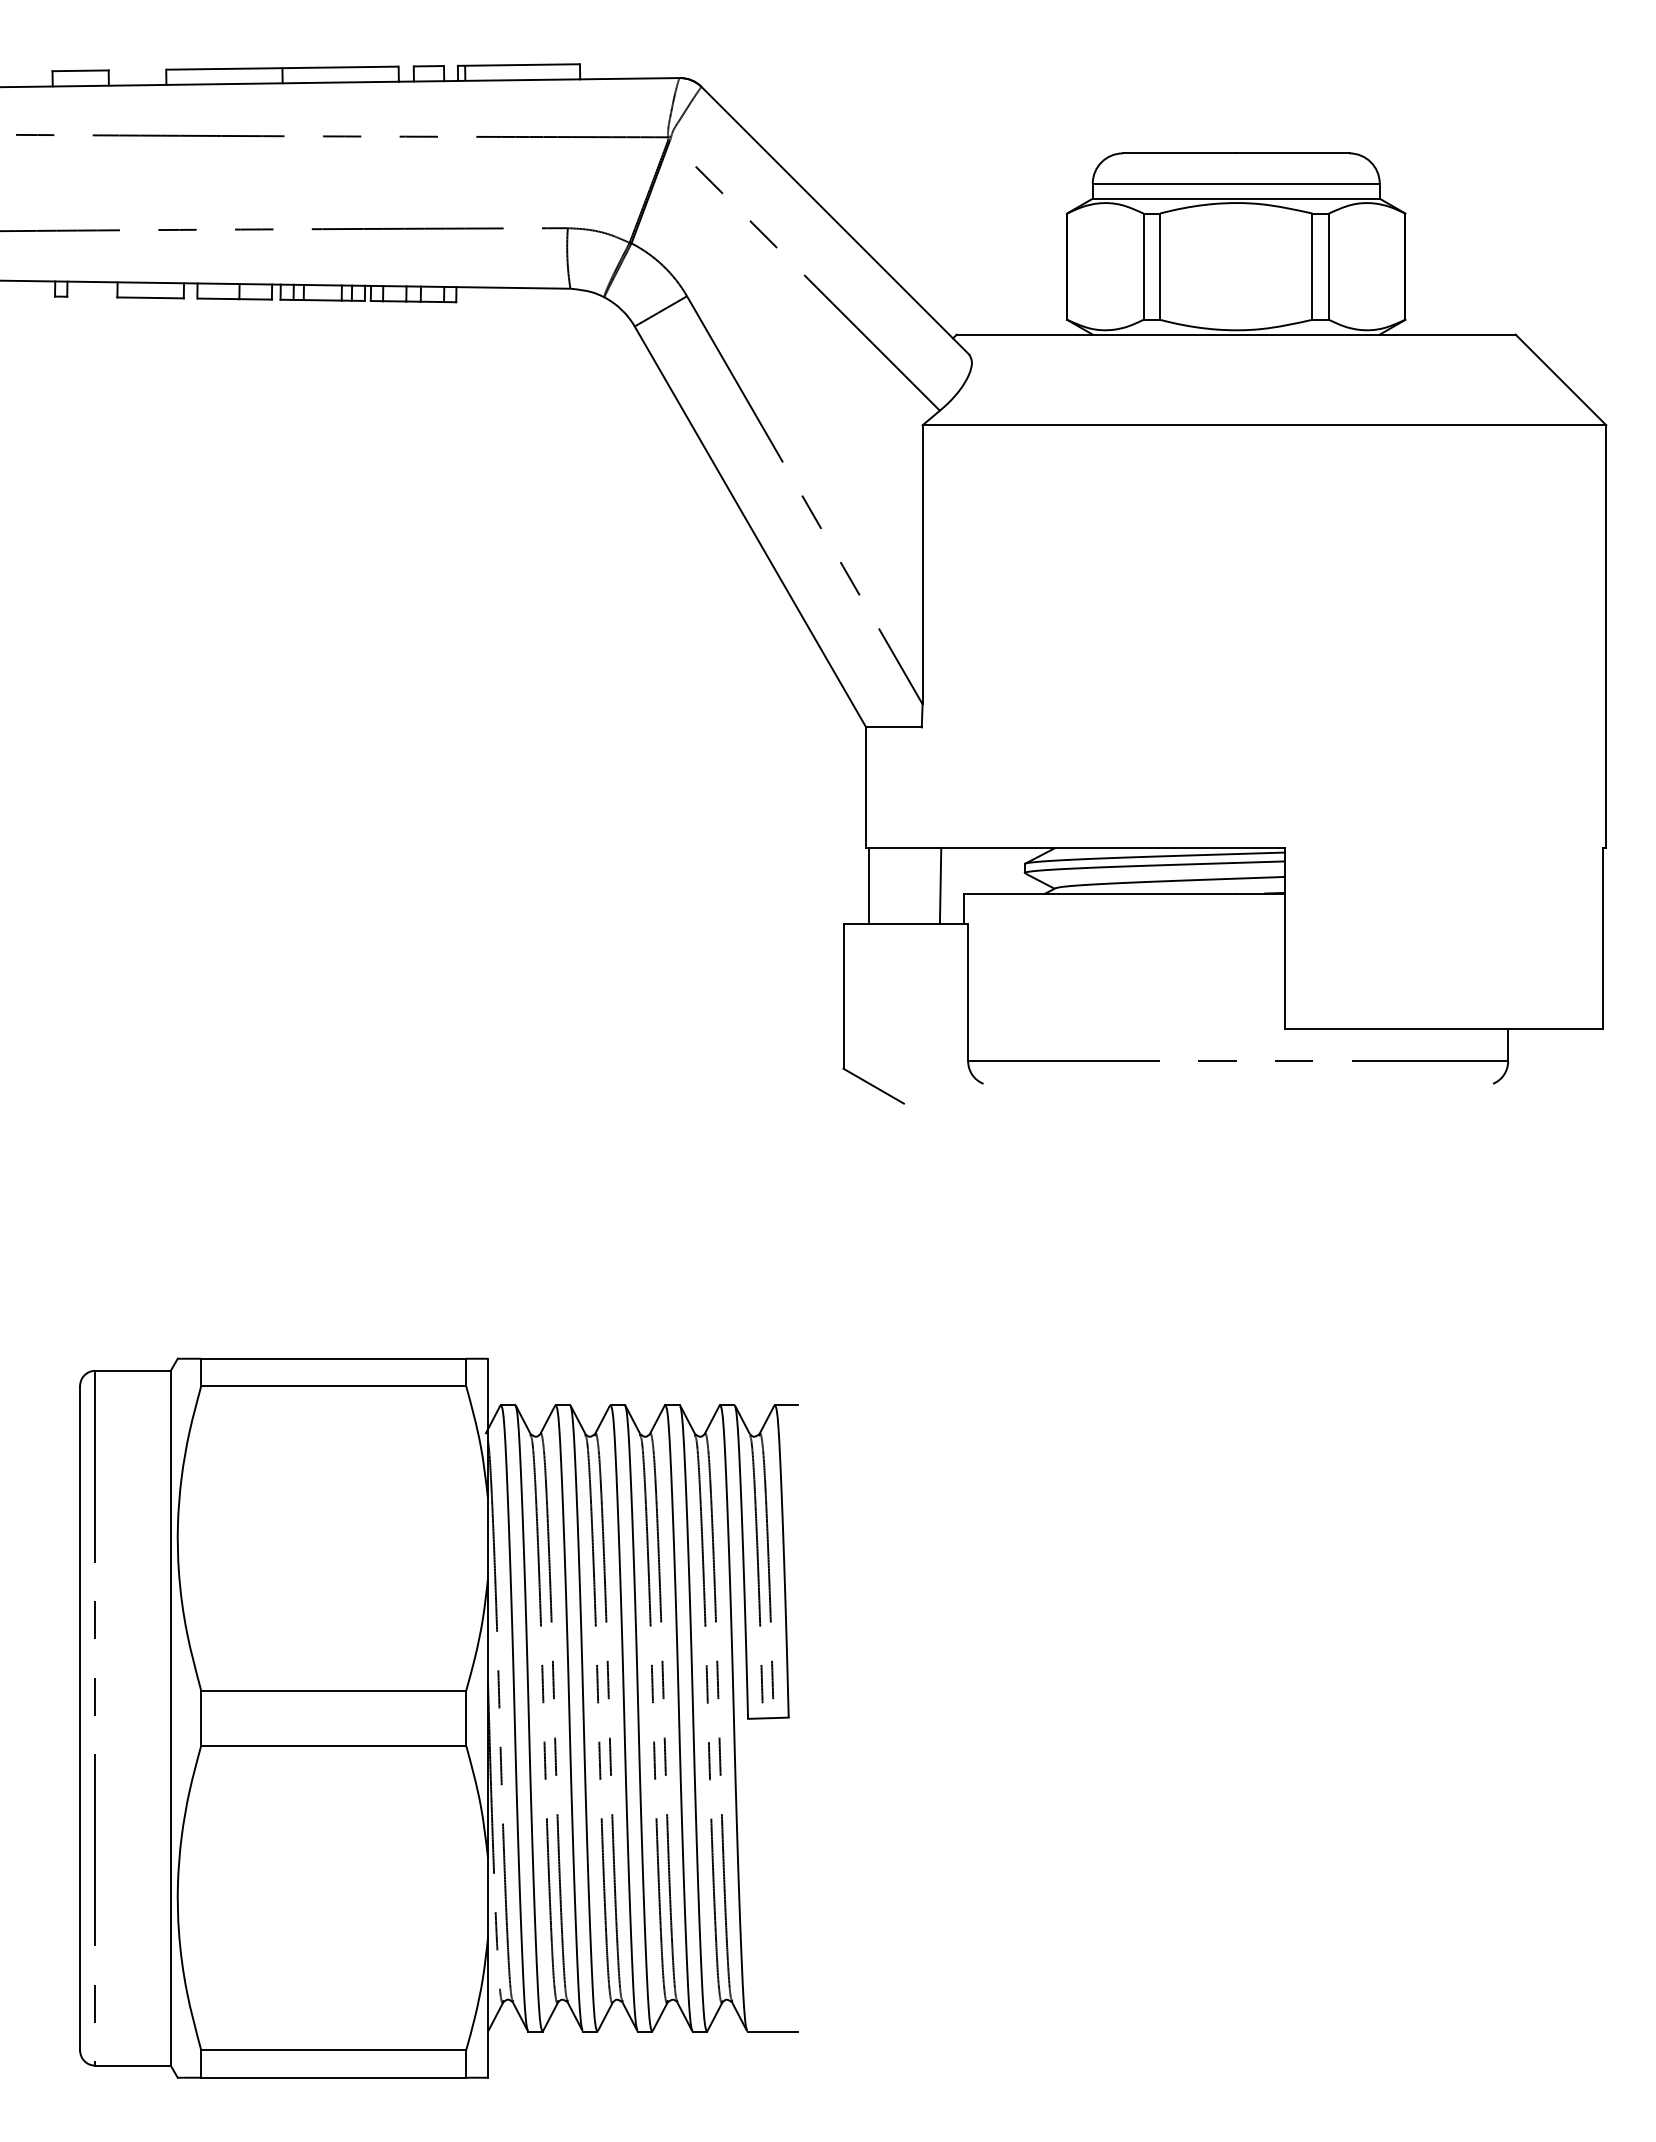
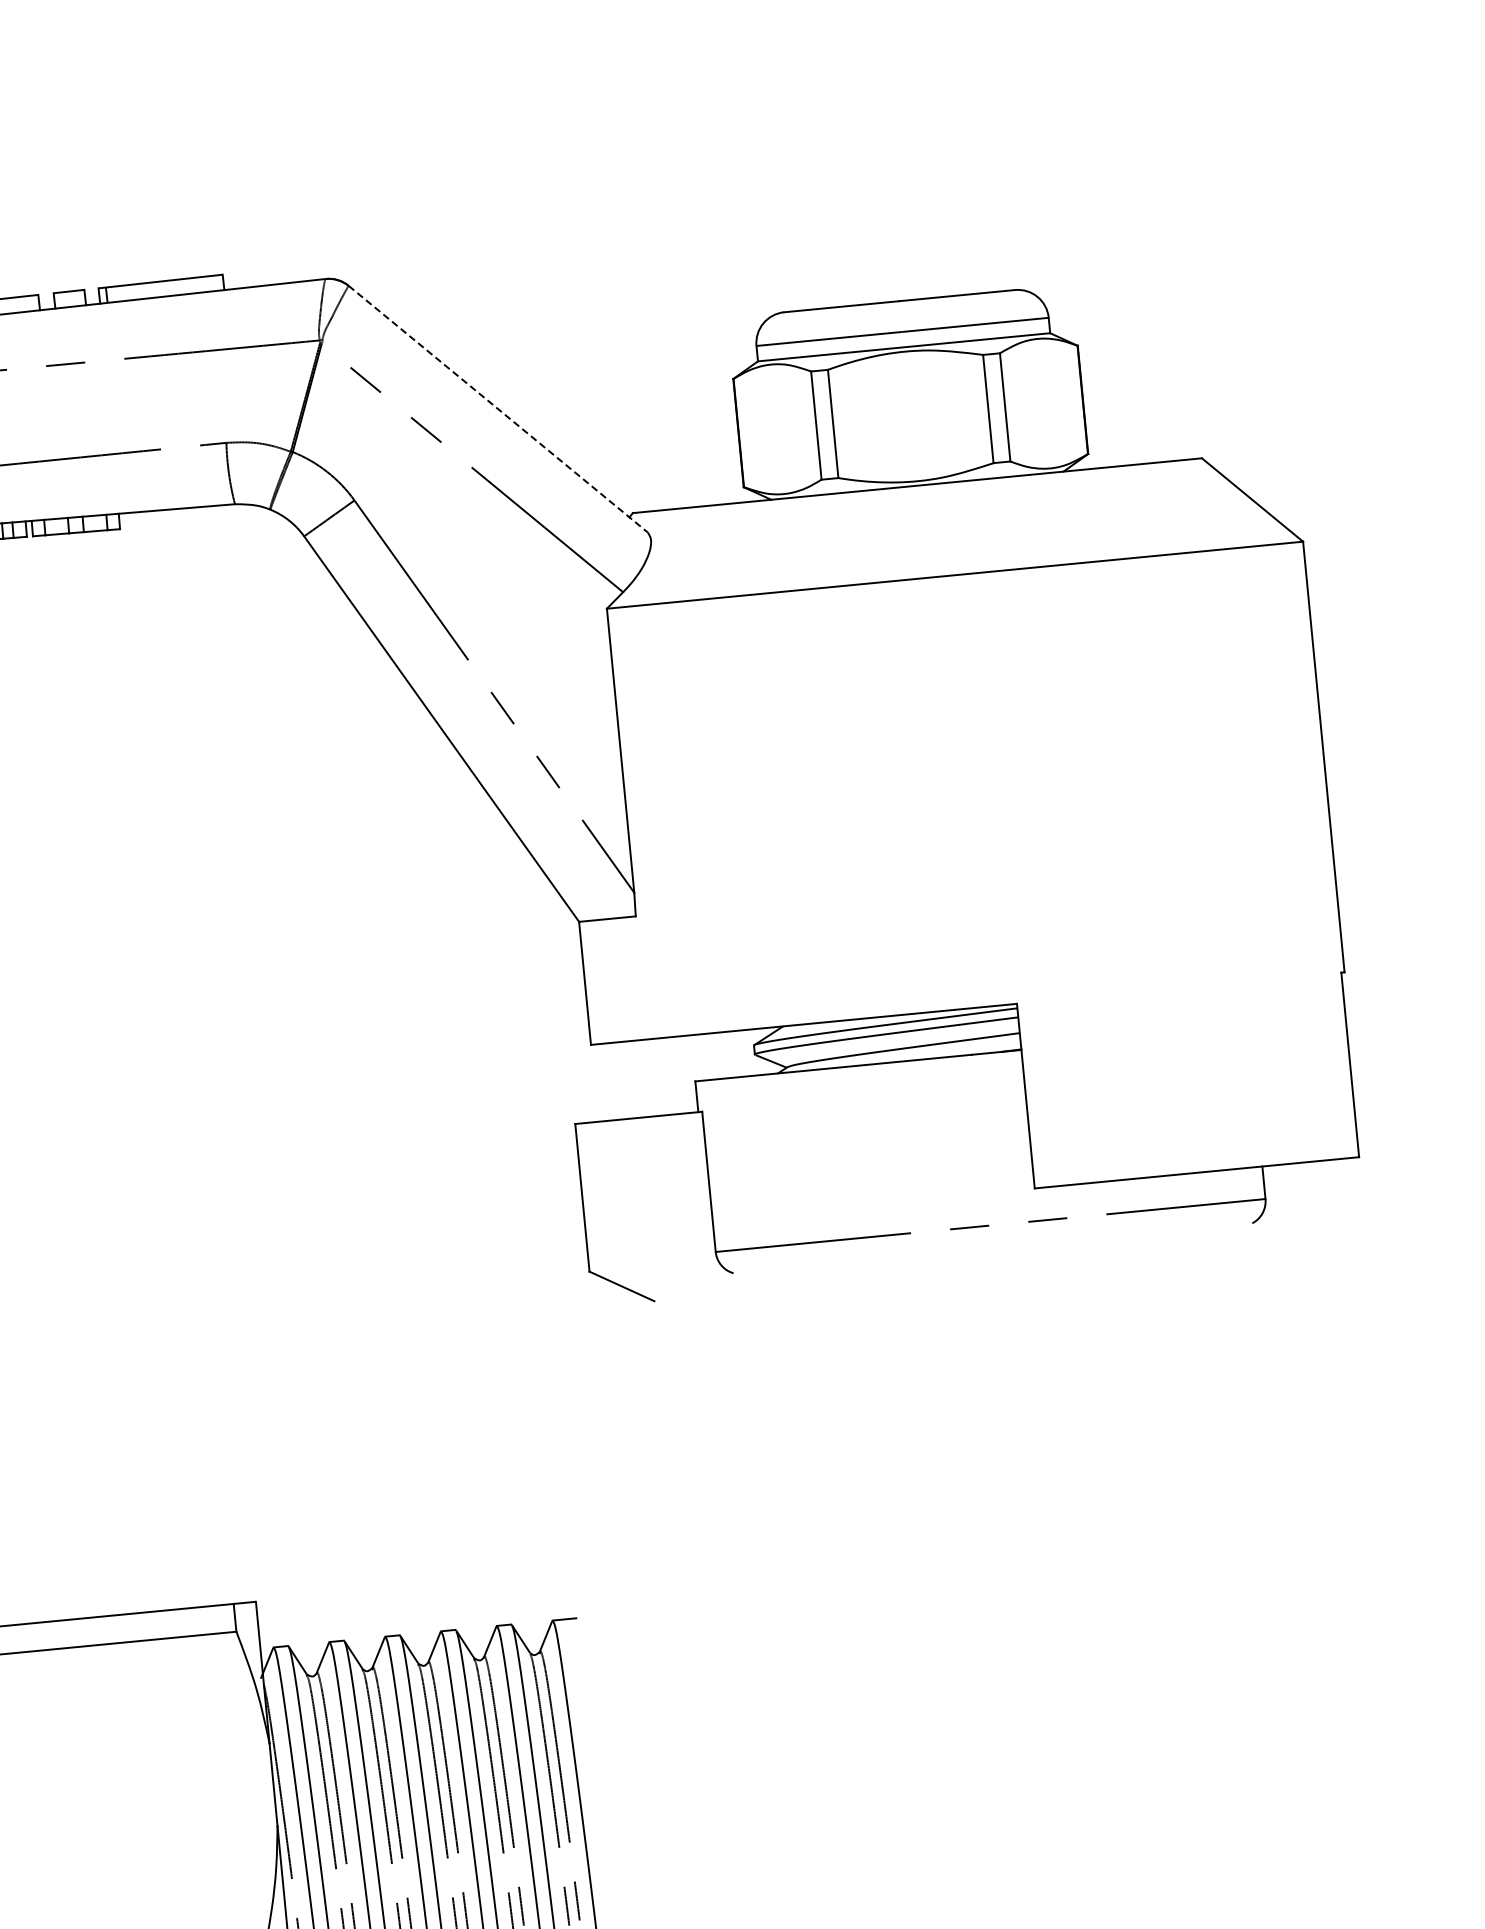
line: (835, 221) -> (498, 409), solid -> dashed
line: (869, 885) -> (598, 1082), removed
line: (940, 885) -> (670, 1075), removed

